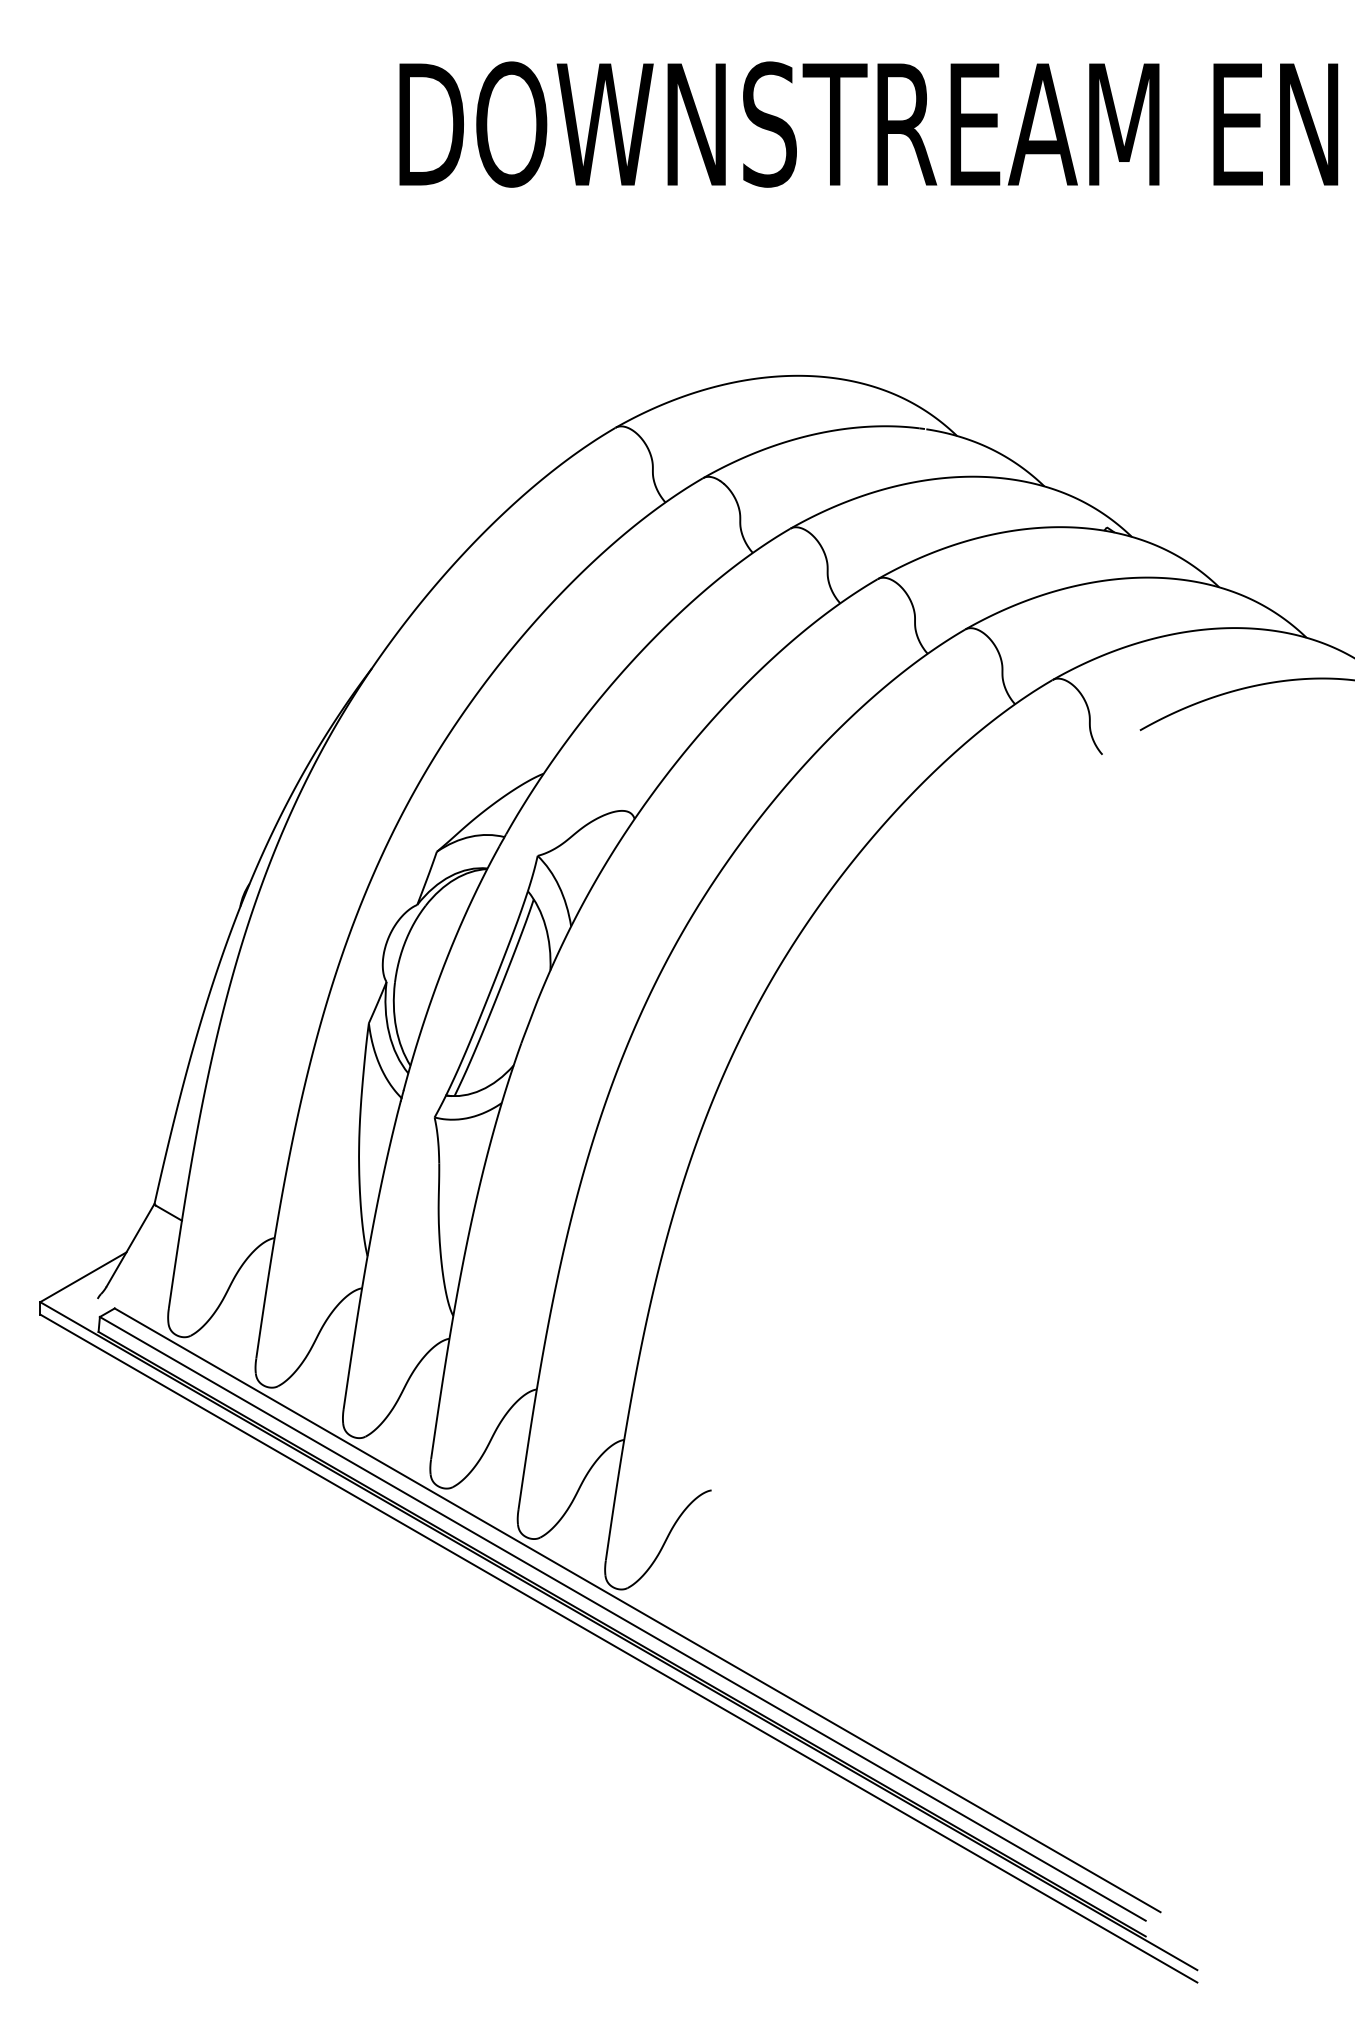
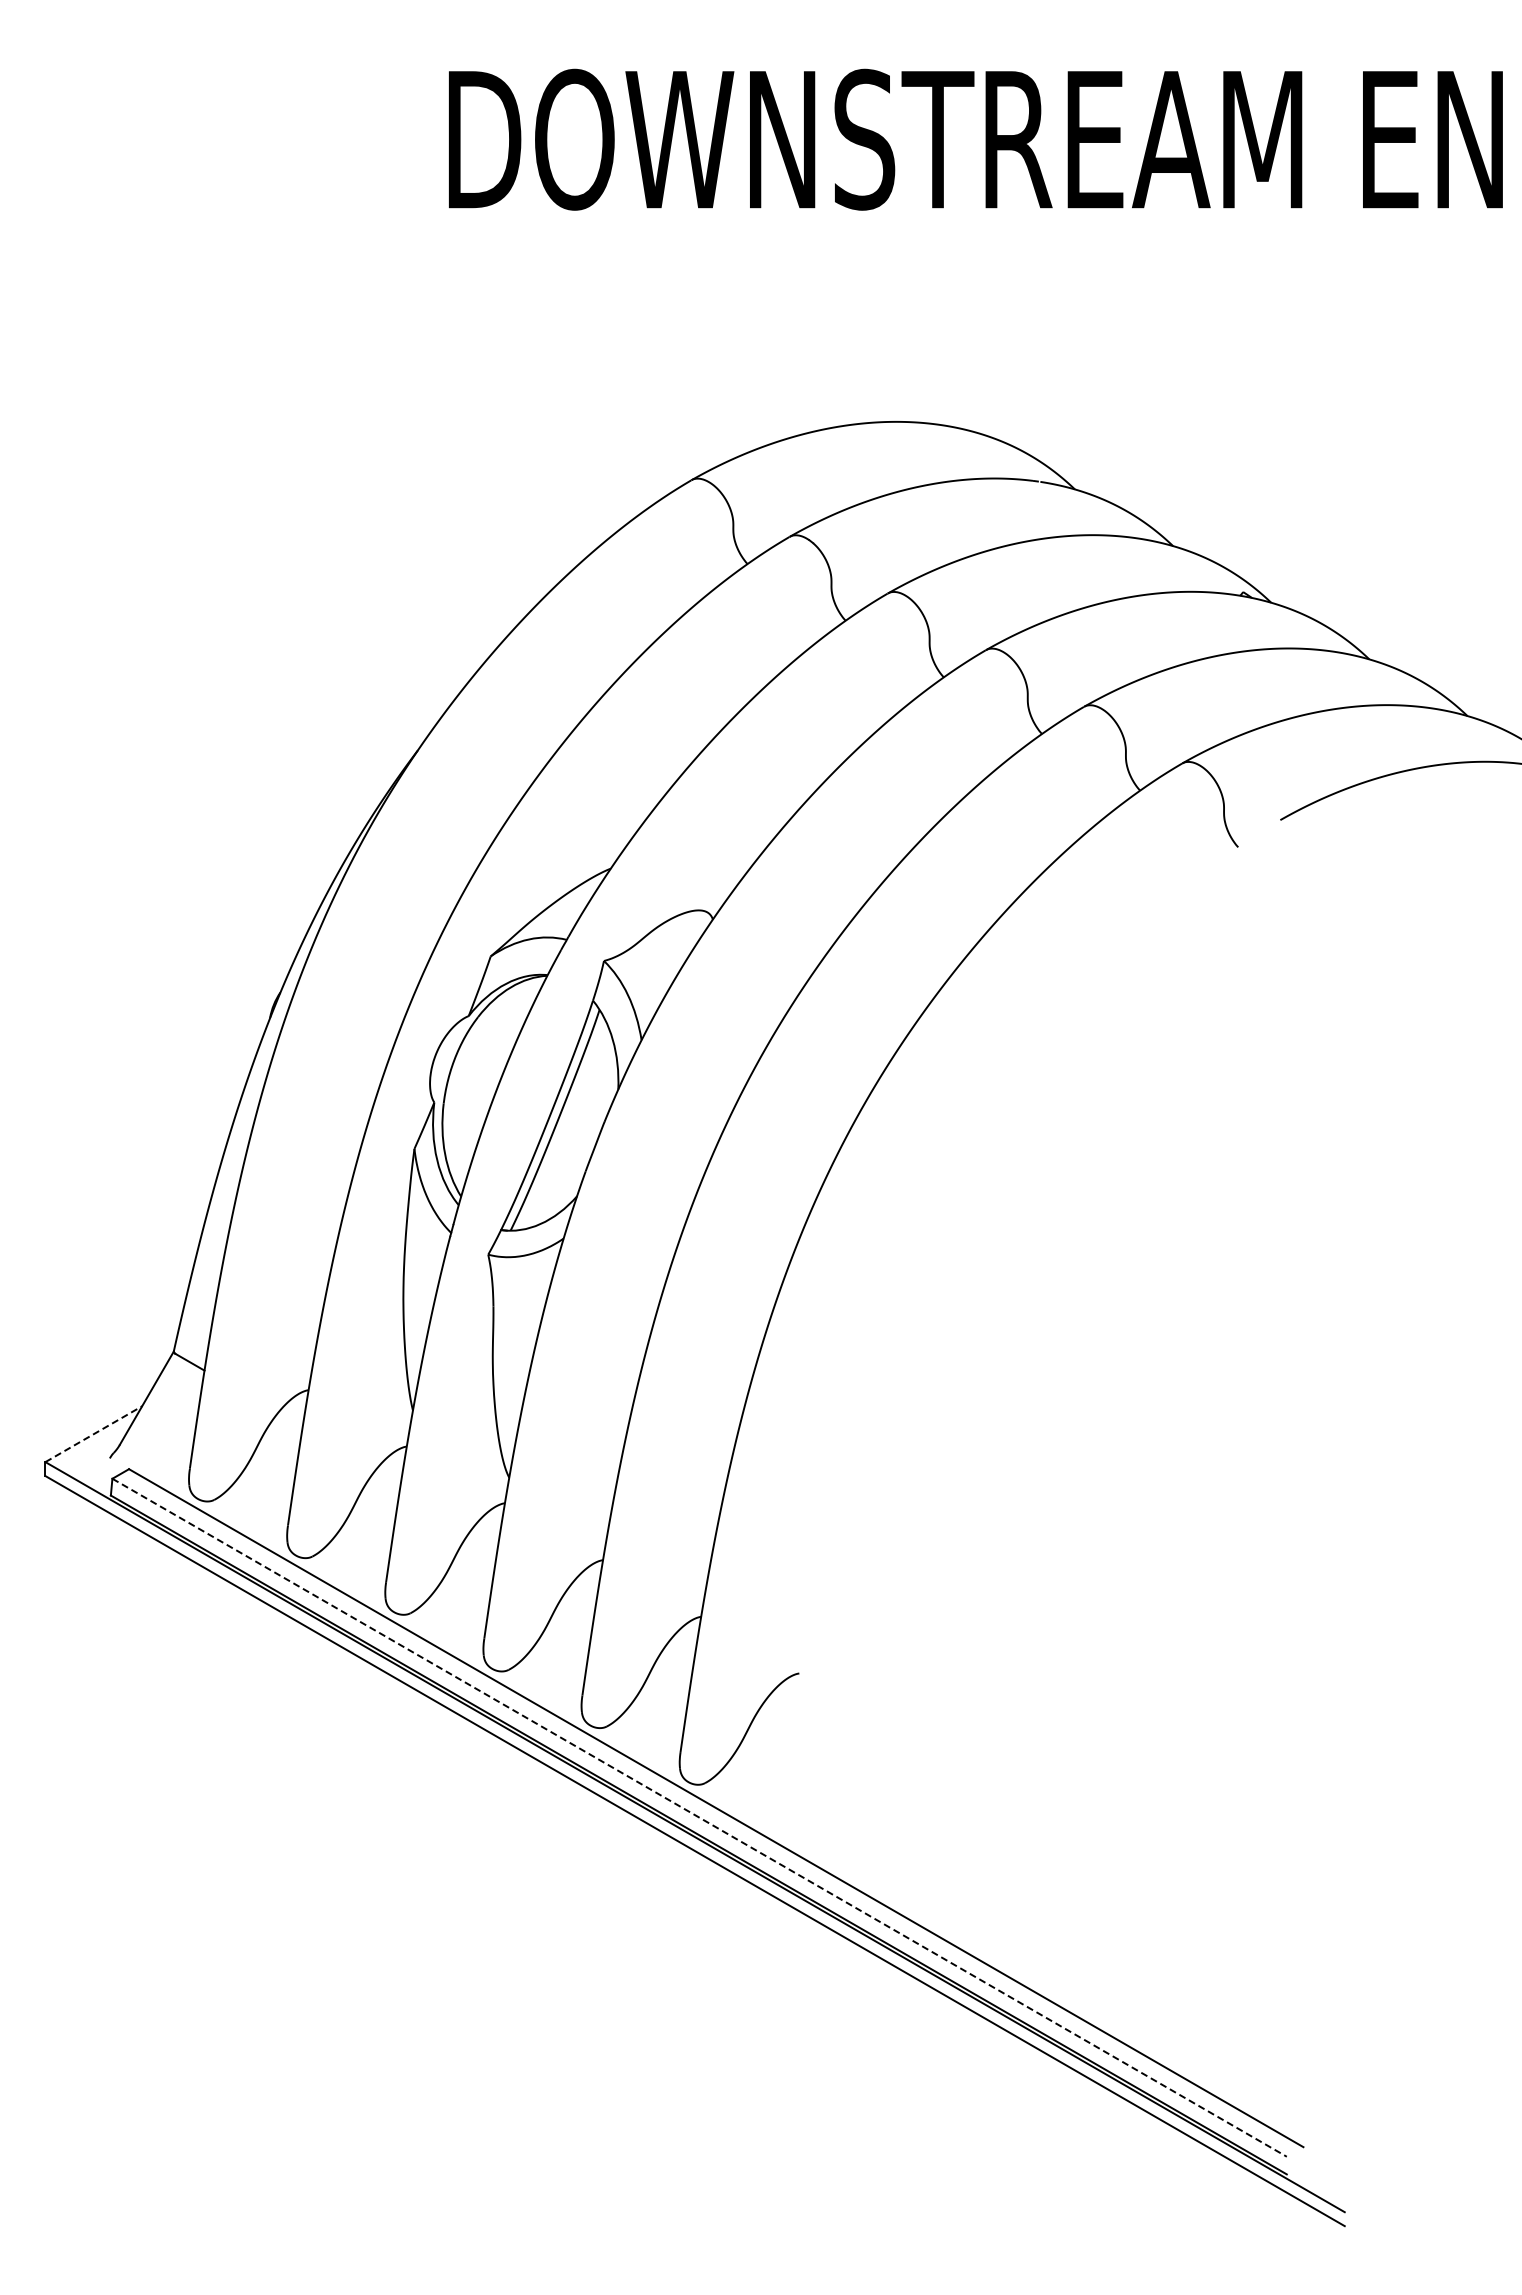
line: (83, 1277) -> (93, 1434), solid -> dashed
line: (623, 1619) -> (700, 1818), solid -> dashed

